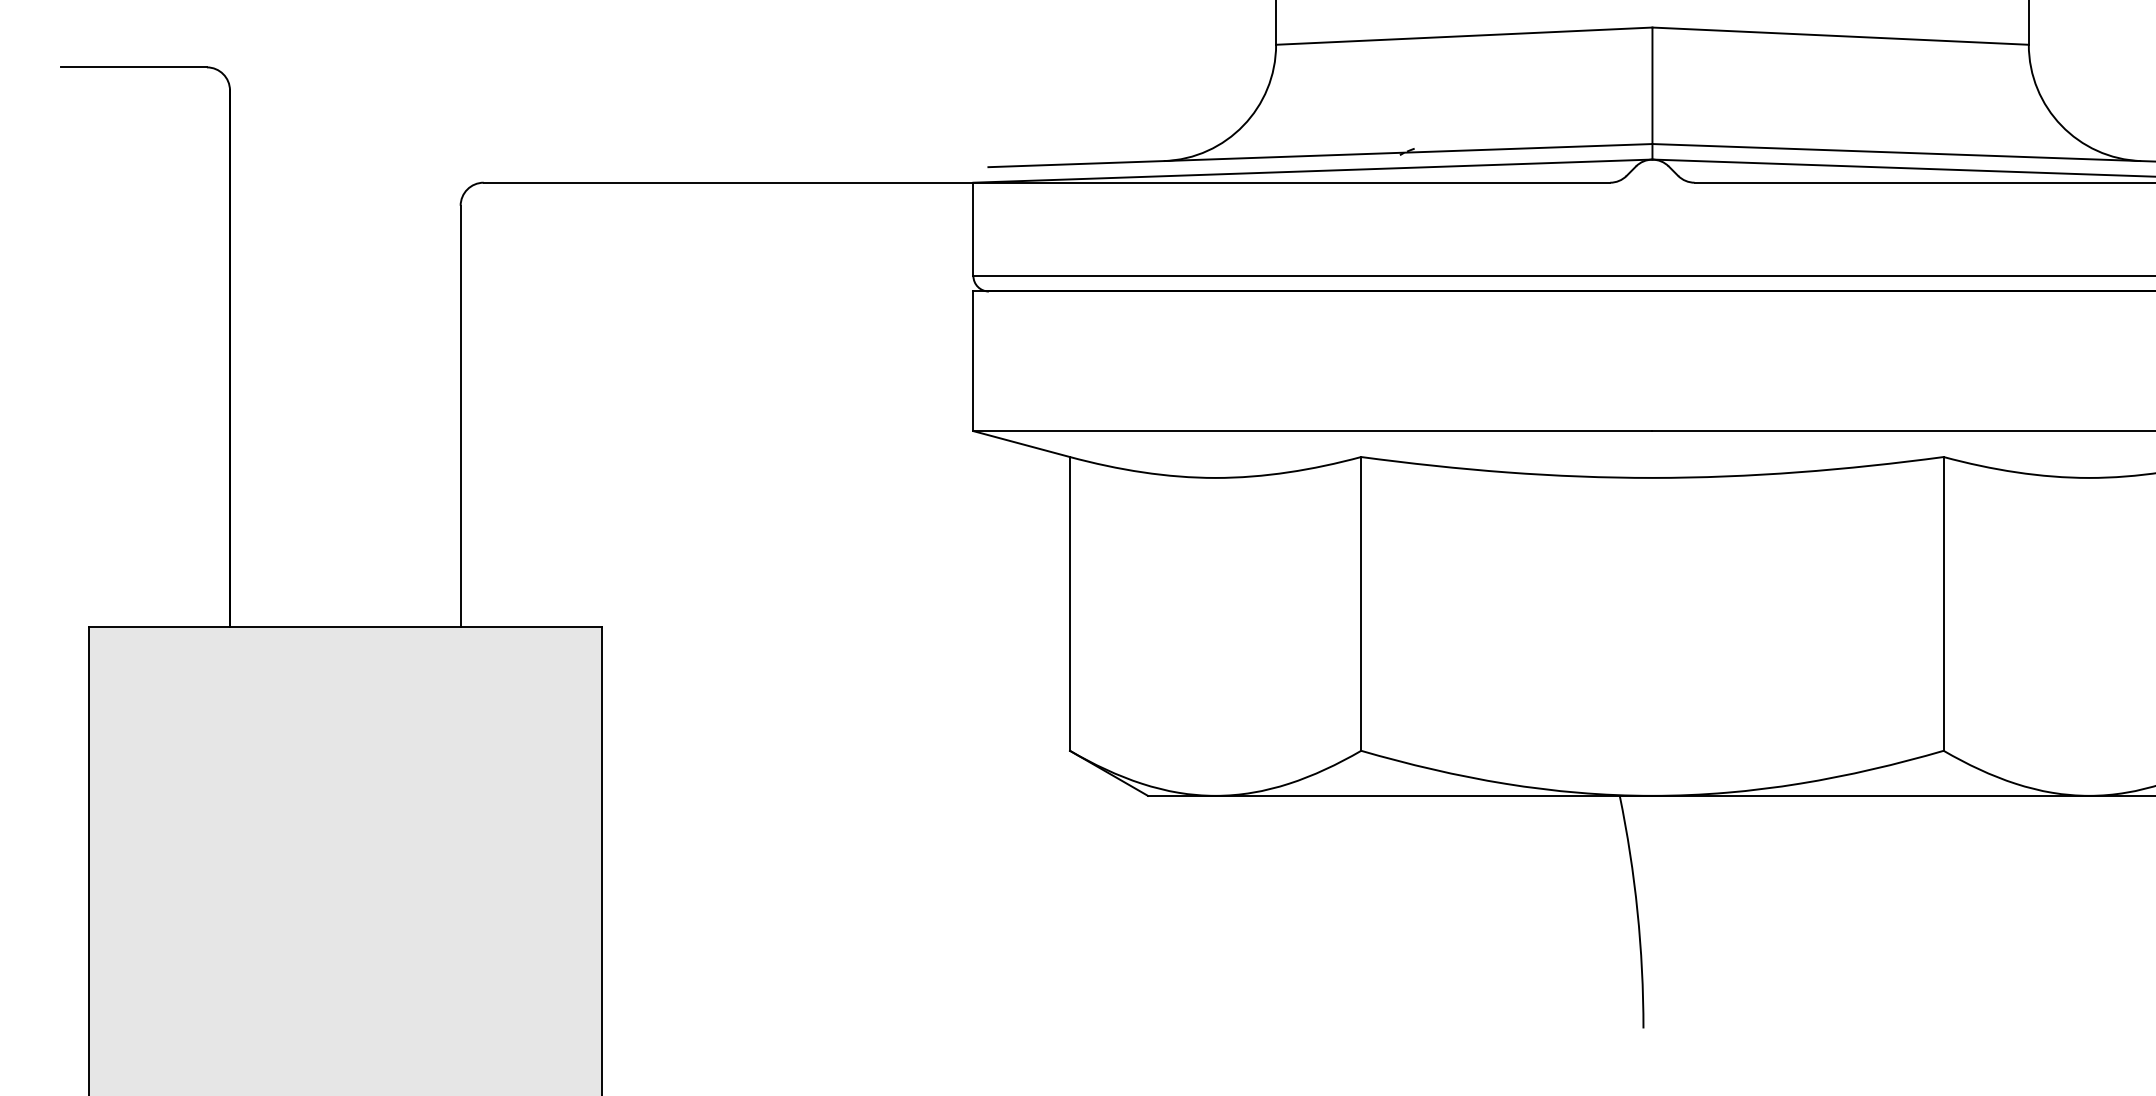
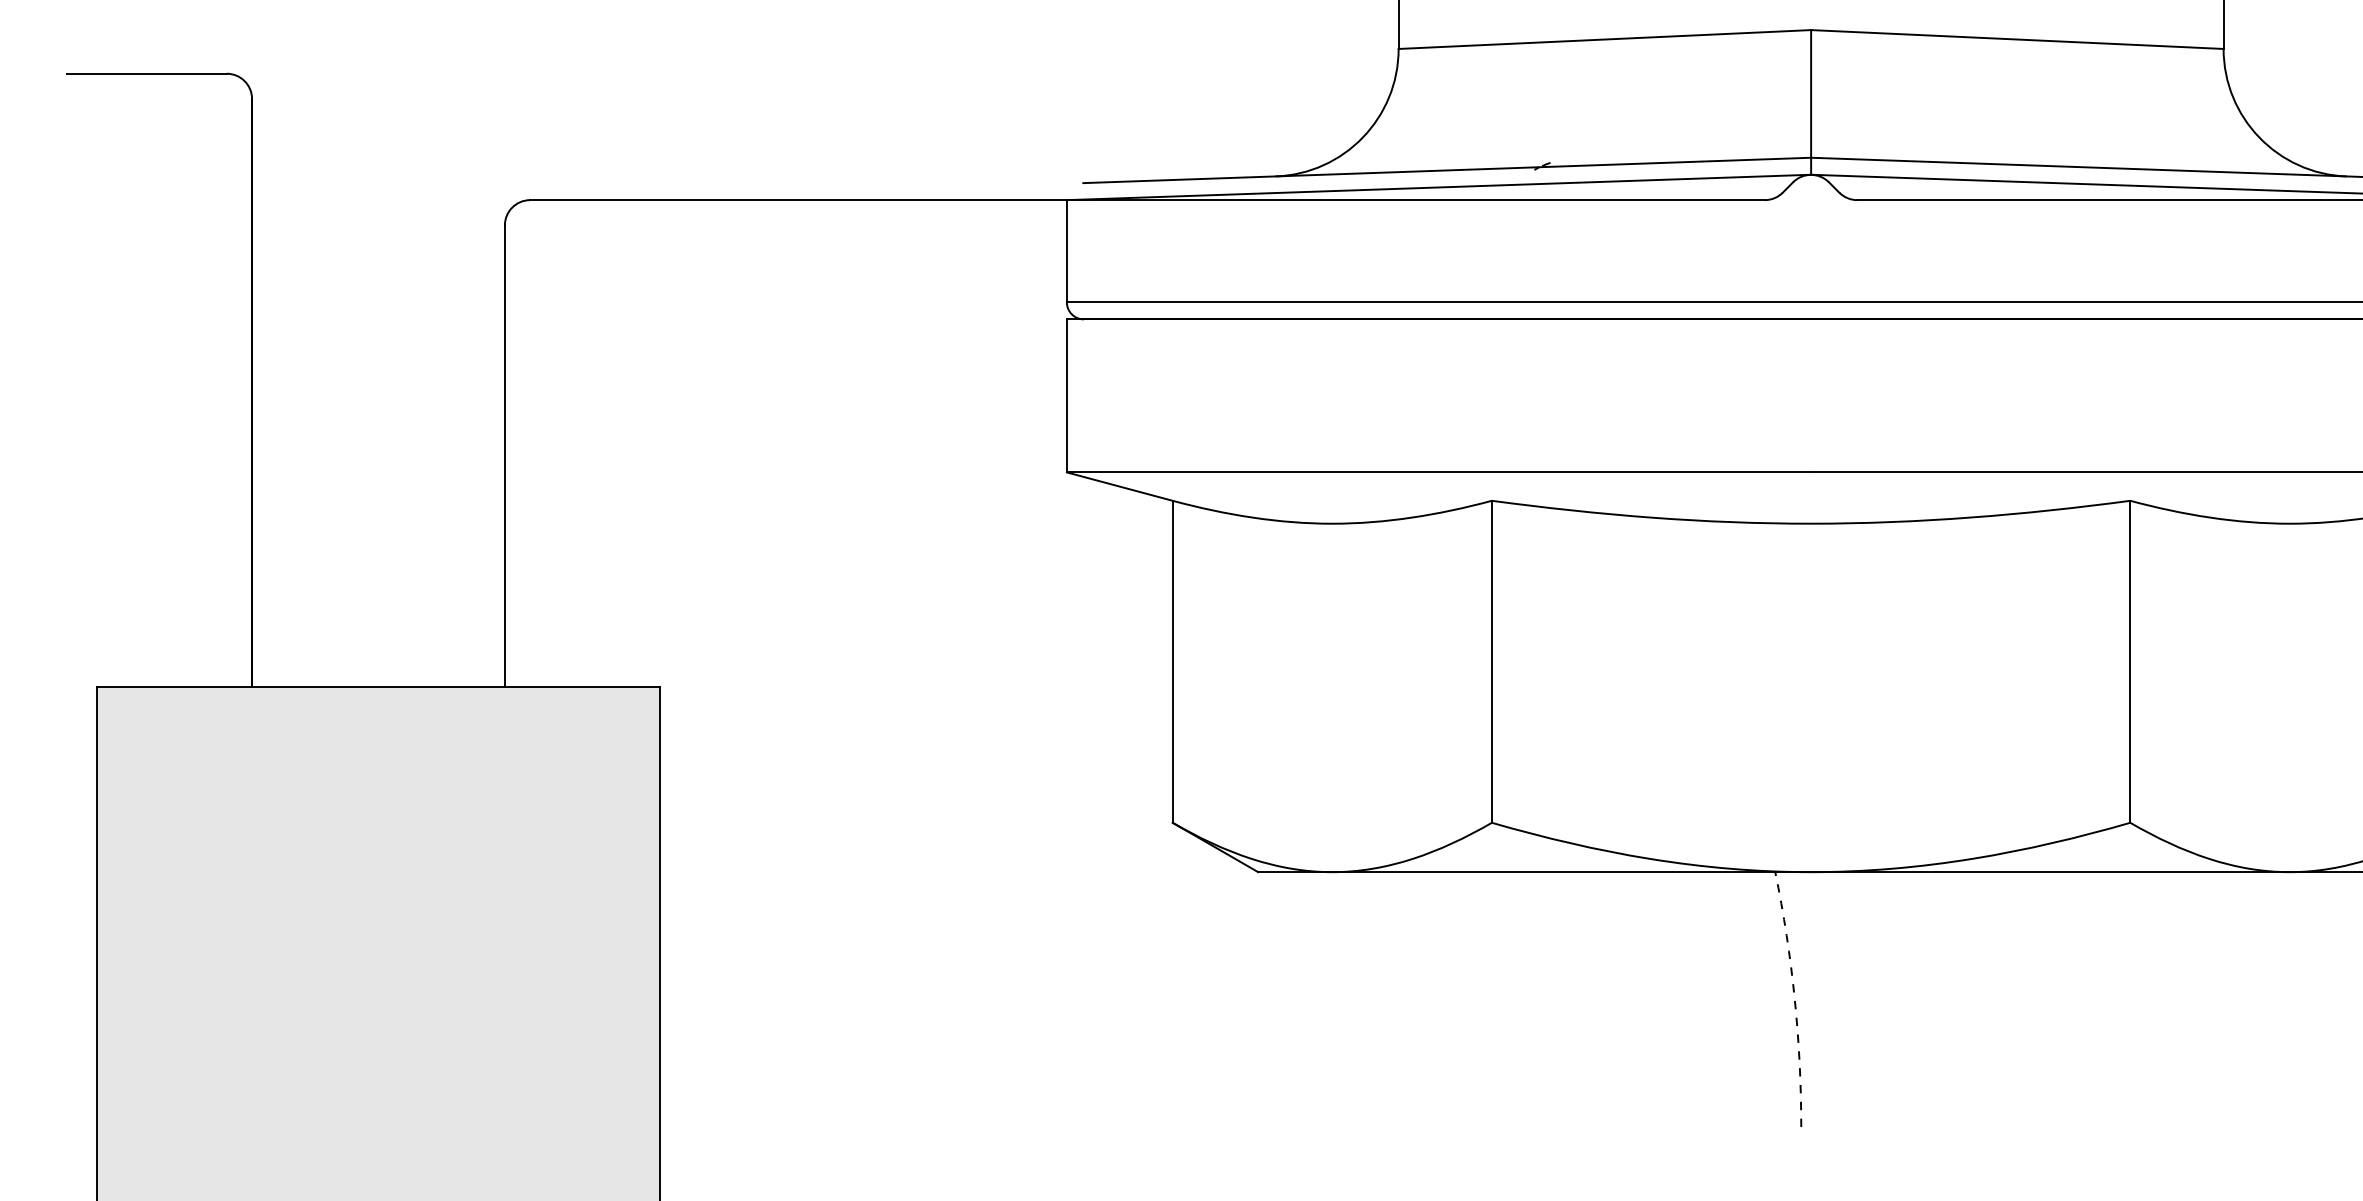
arc: (1637, 911) -> (1794, 998), solid -> dashed

